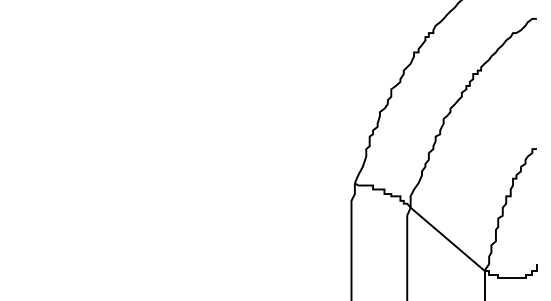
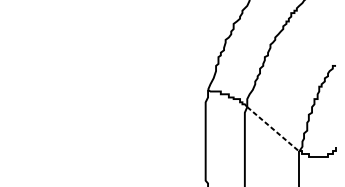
line: (447, 239) -> (273, 129), solid -> dashed

